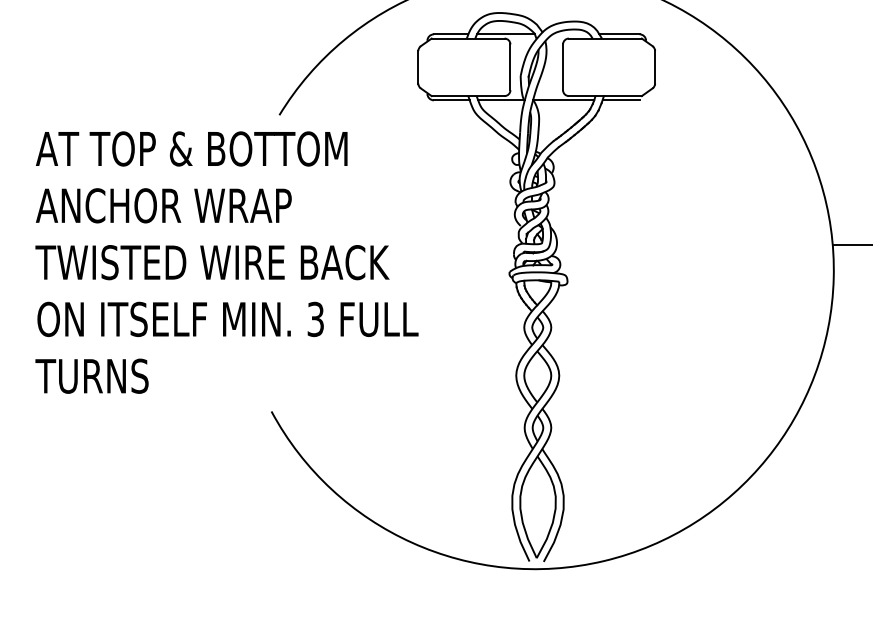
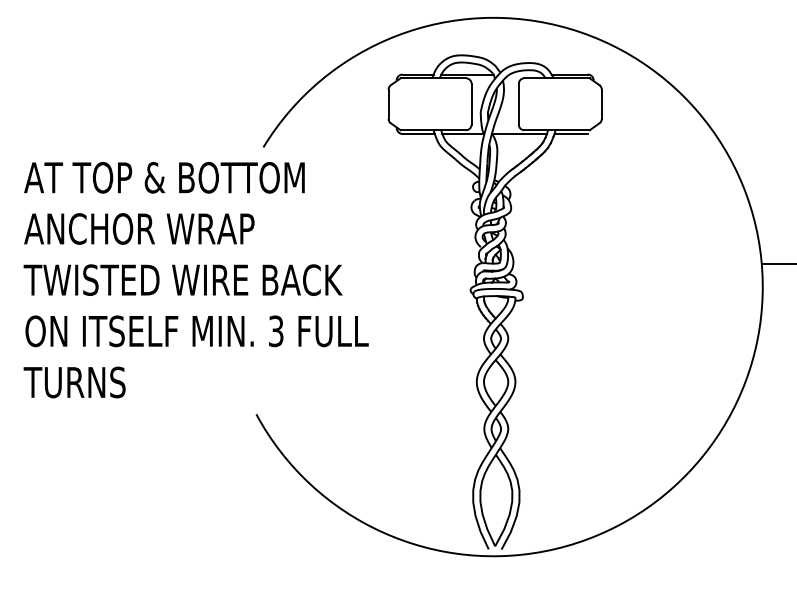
text: (226, 262) -> (195, 280), moved

